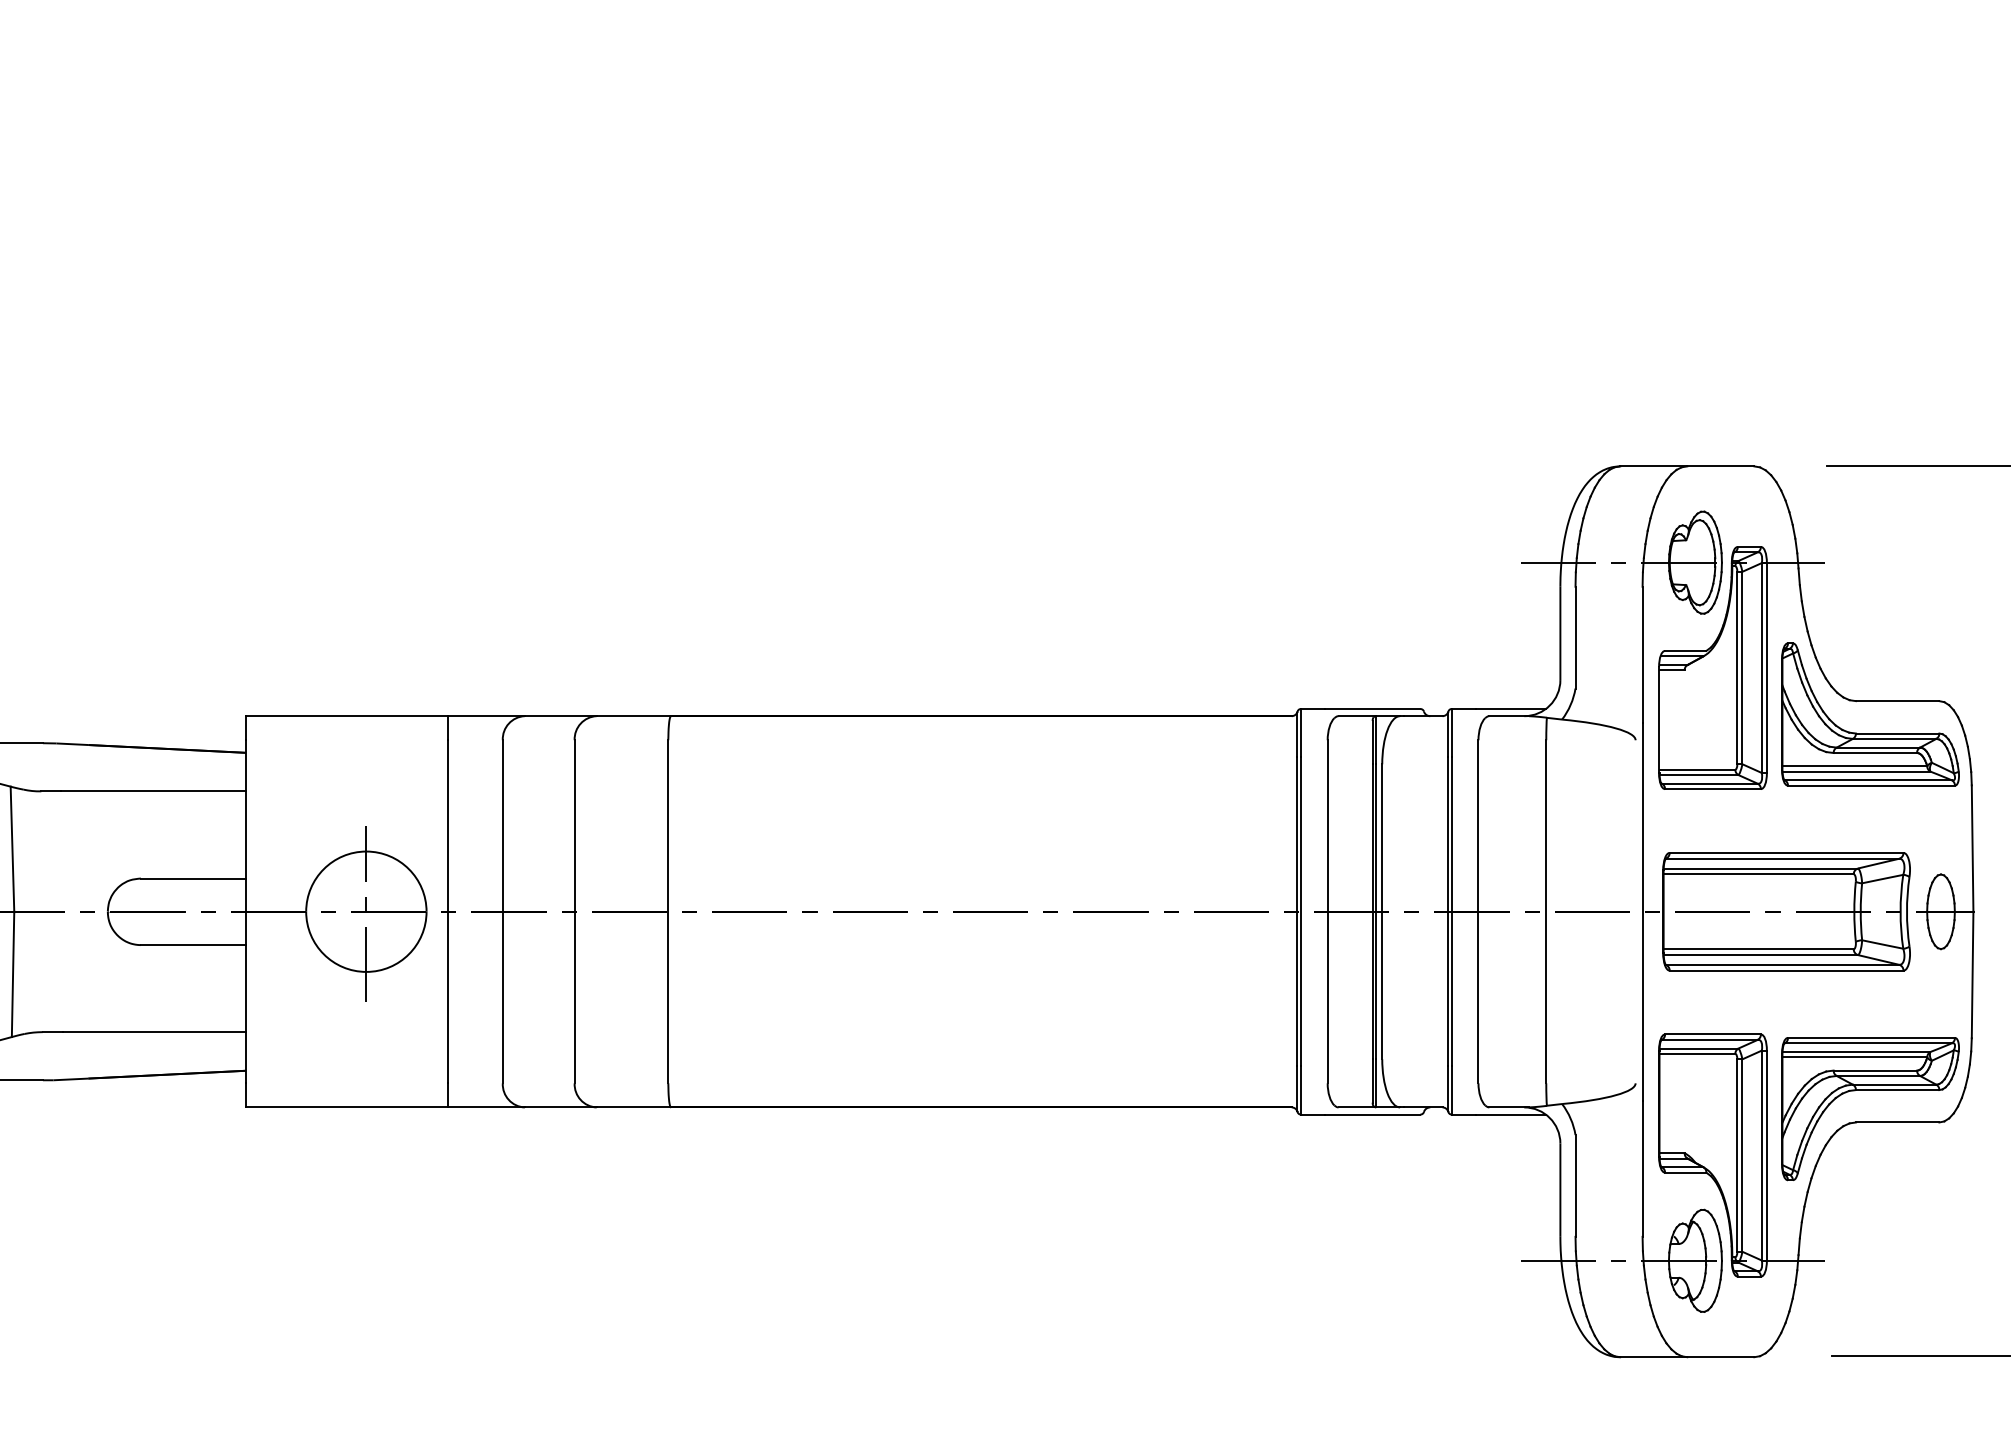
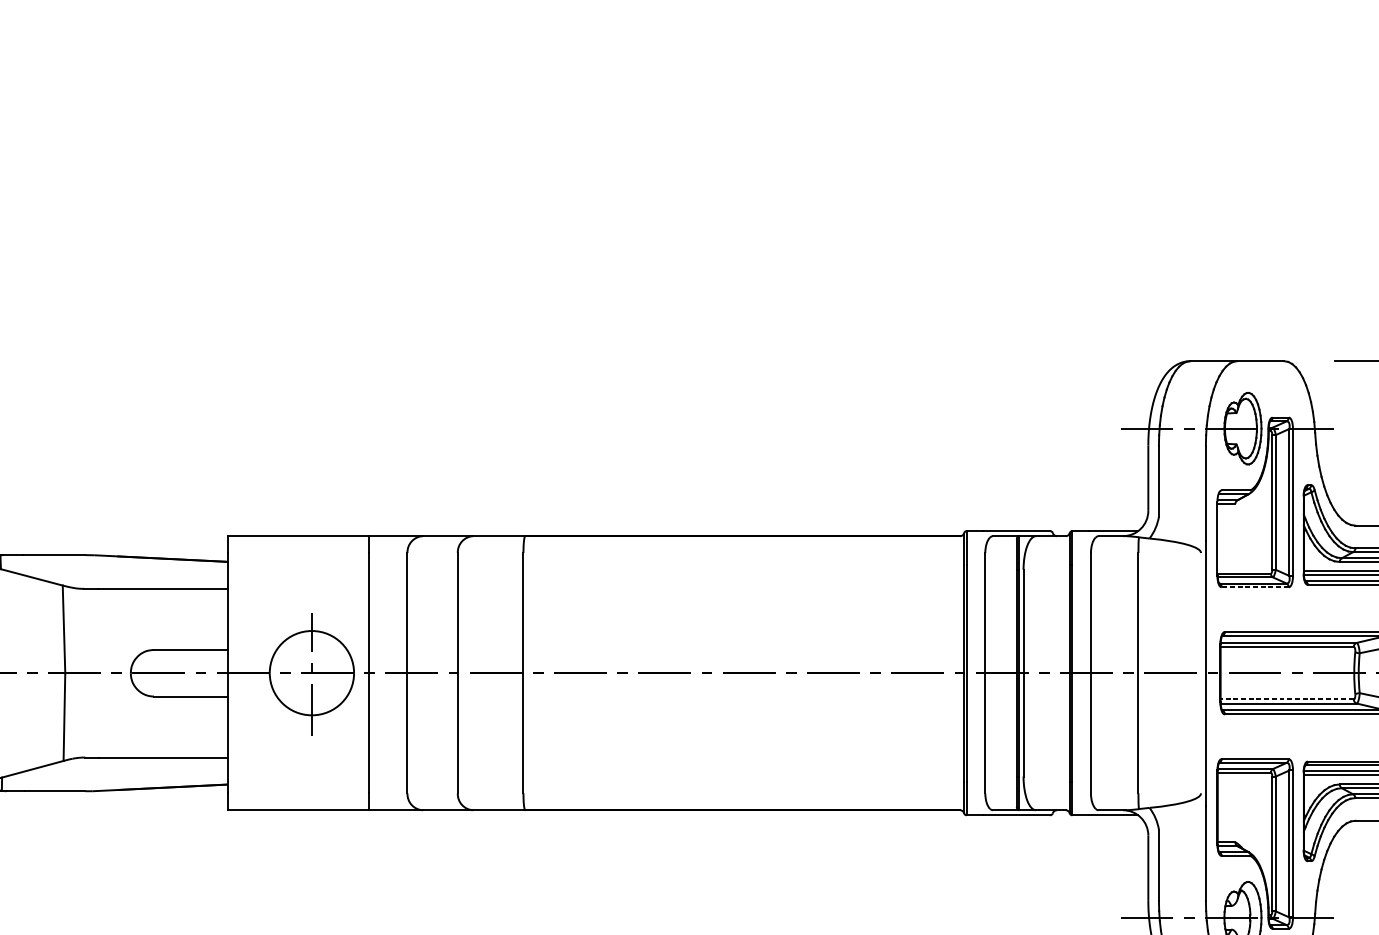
line: (1713, 789) -> (1255, 587), solid -> dashed
line: (1758, 949) -> (1287, 699), solid -> dashed

